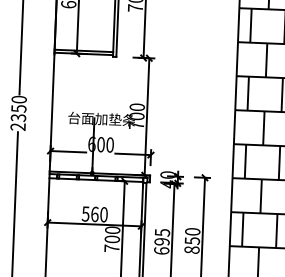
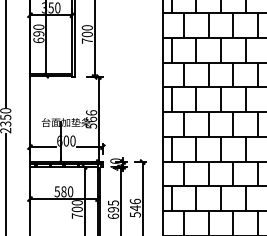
text: (136, 116) -> (91, 119), 700 -> 566
text: (94, 213) -> (63, 191), 560 -> 580
text: (191, 239) -> (134, 207), 850 -> 546

